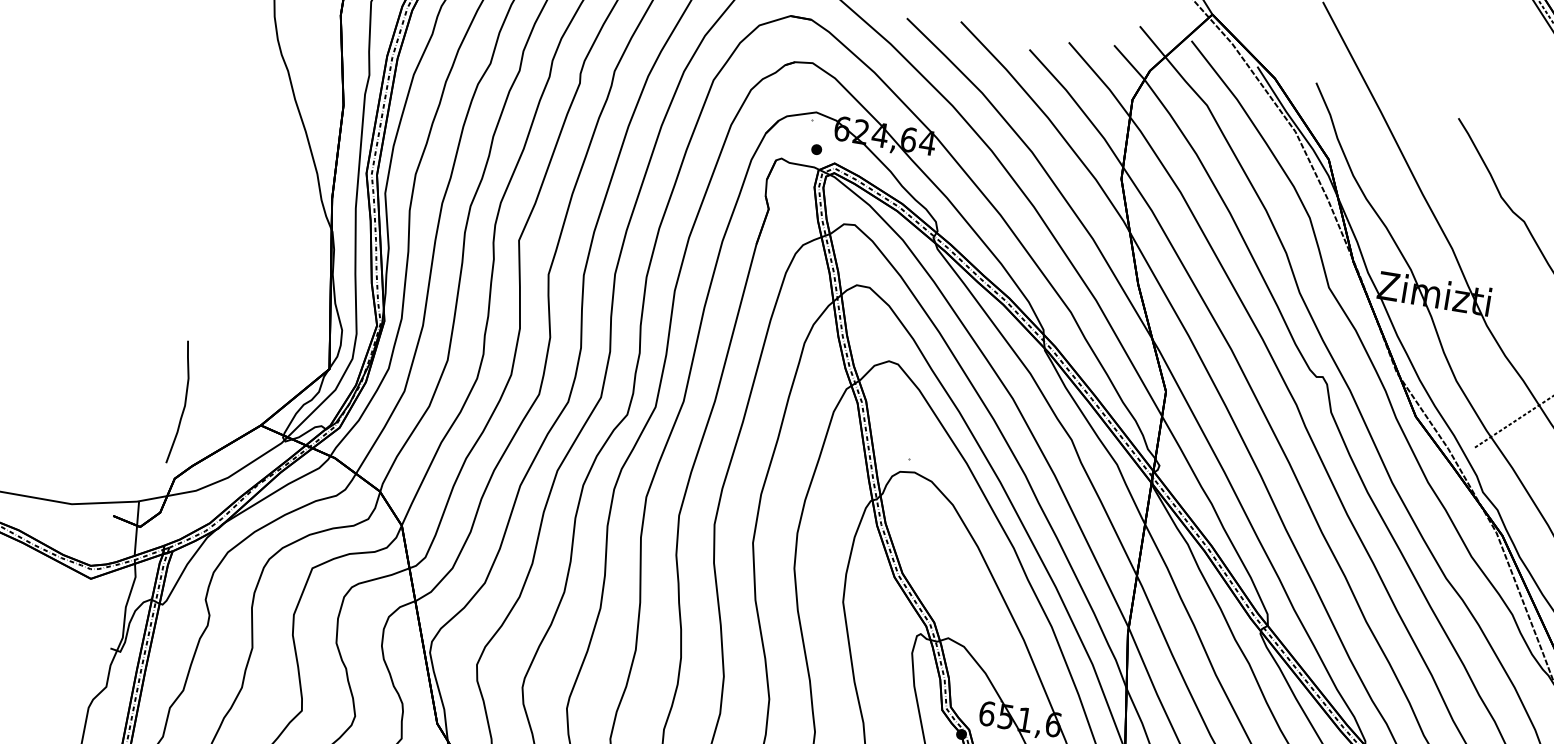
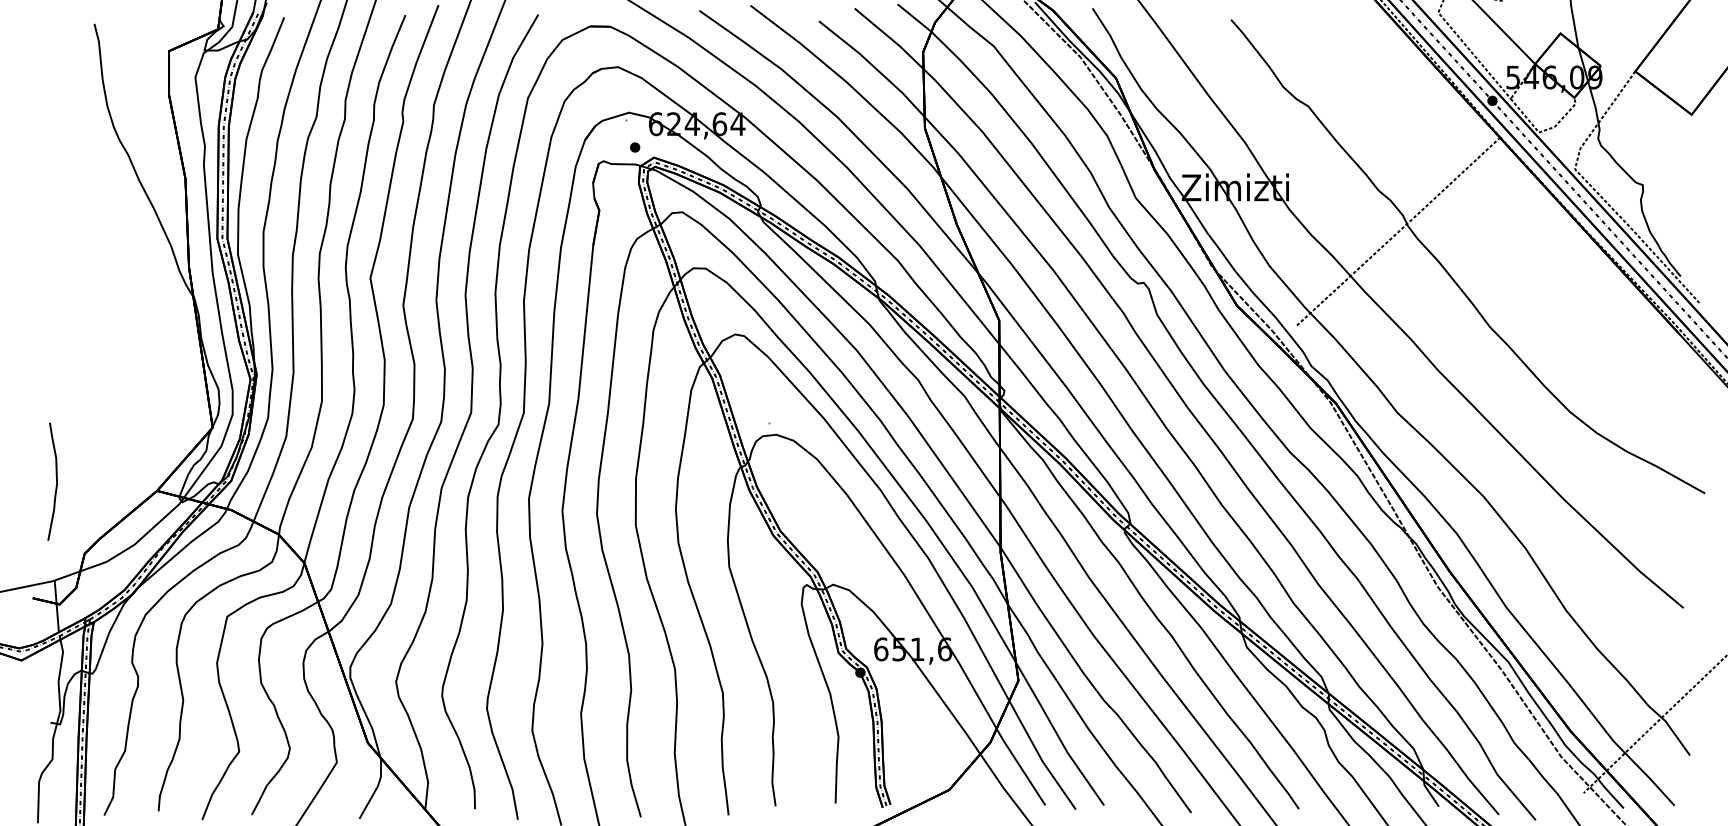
curve: (184, 402) -> (56, 481), moved

